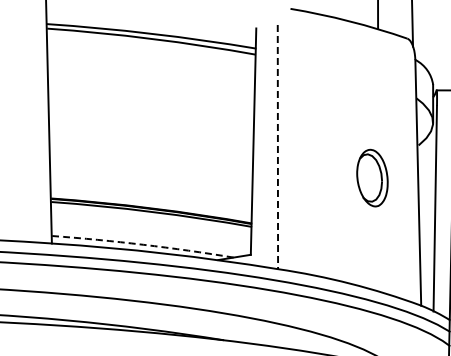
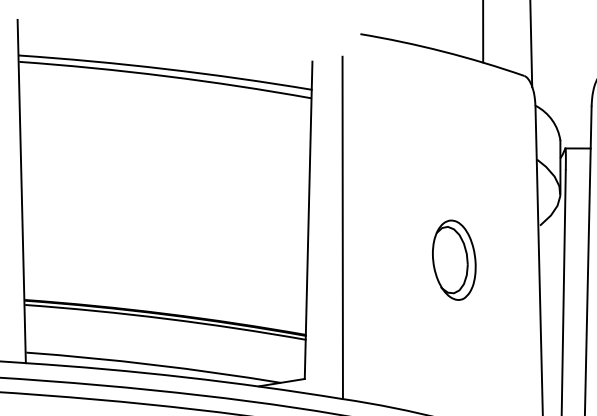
line: (277, 147) -> (342, 228), dashed -> solid
part: (372, 177) -> (454, 259), moved
arc: (143, 244) -> (154, 364), dashed -> solid

